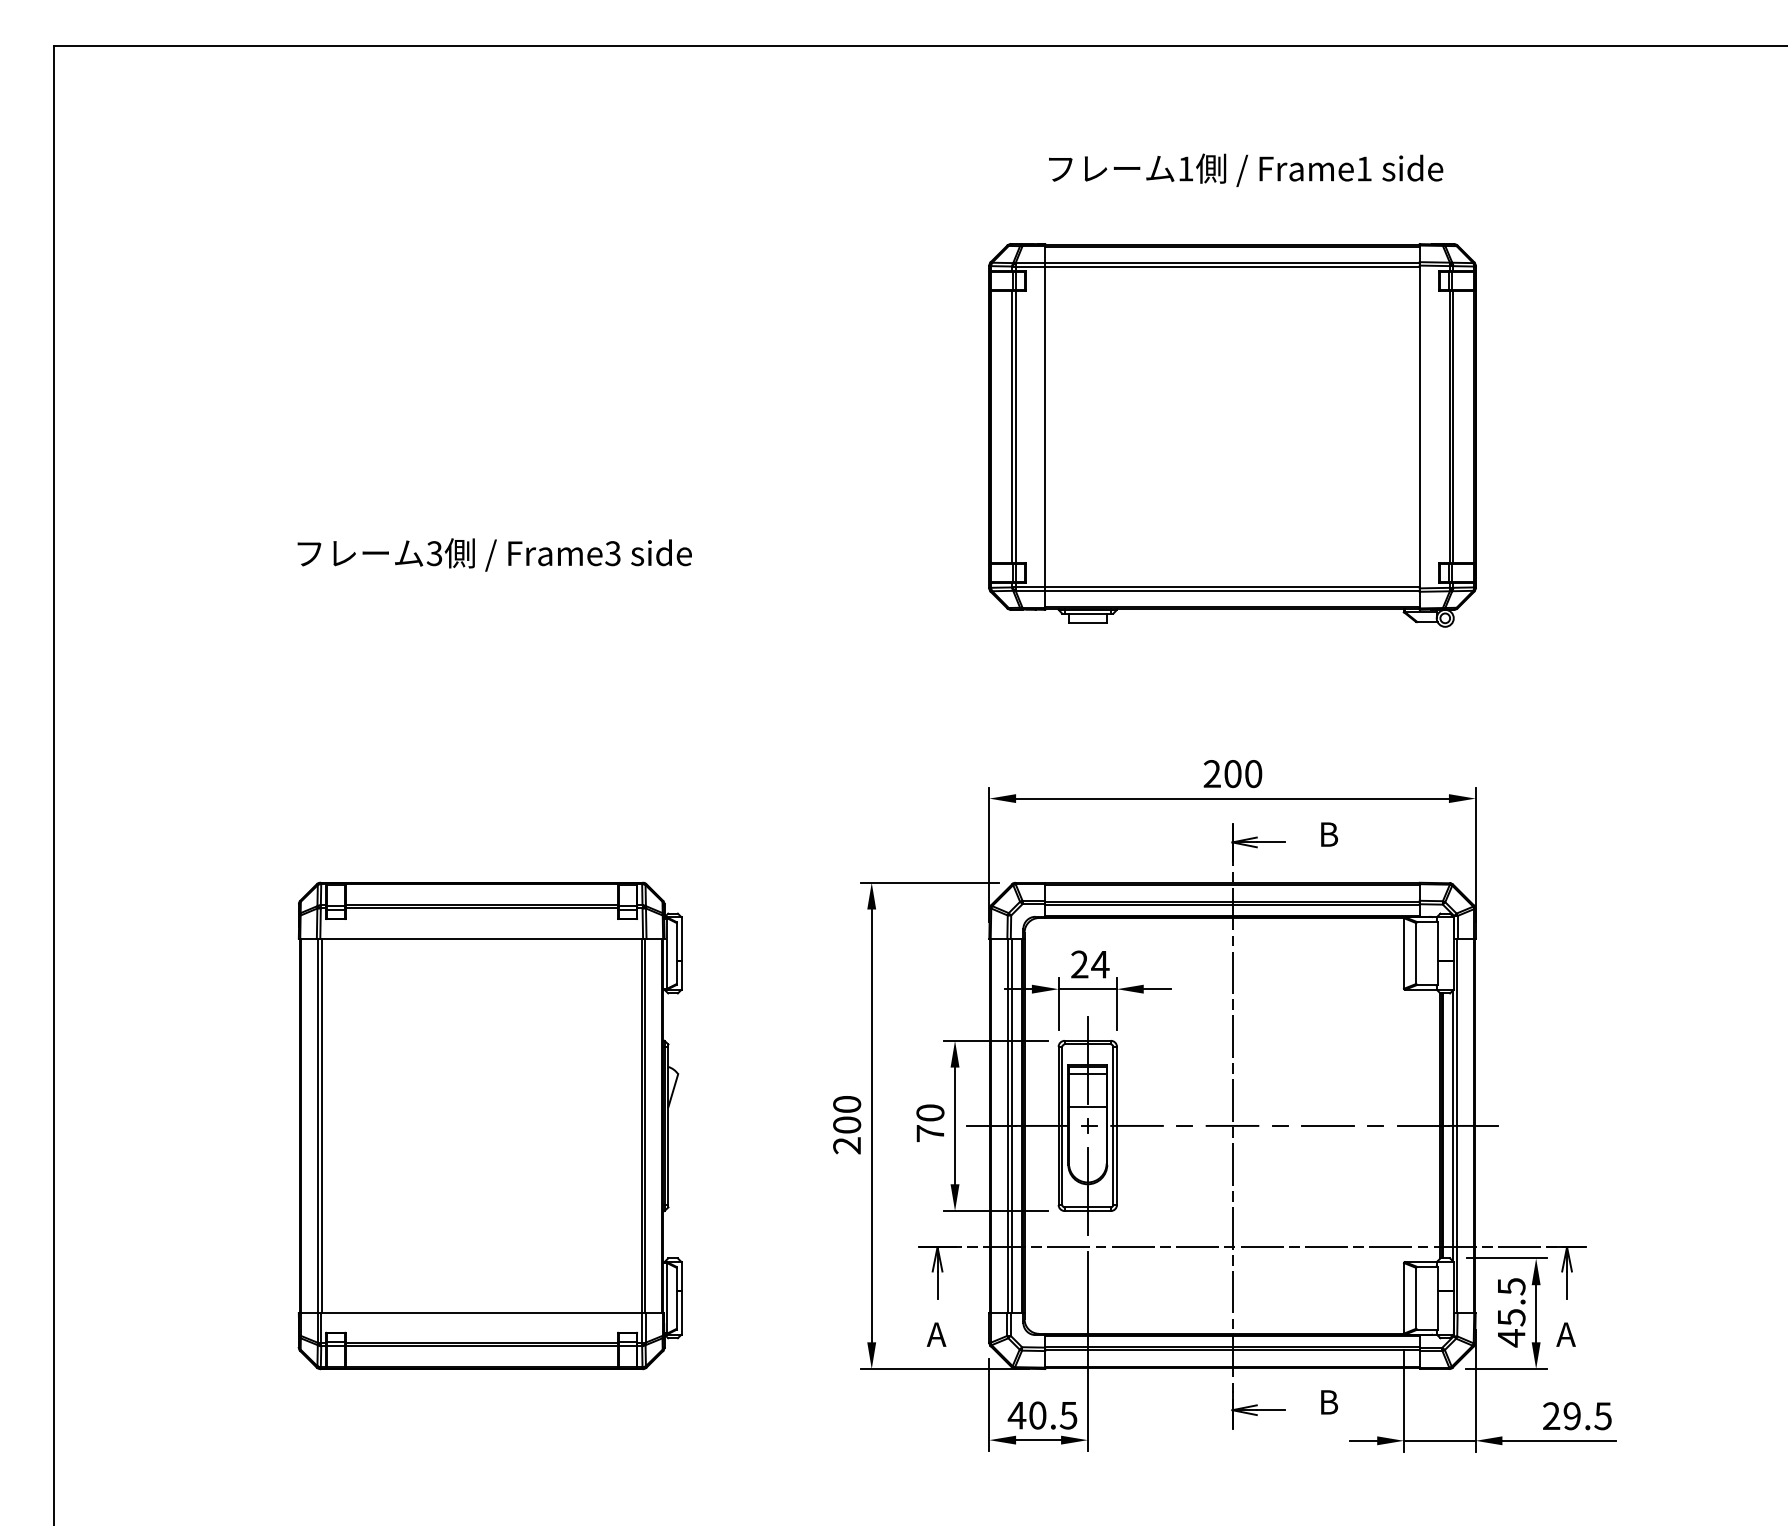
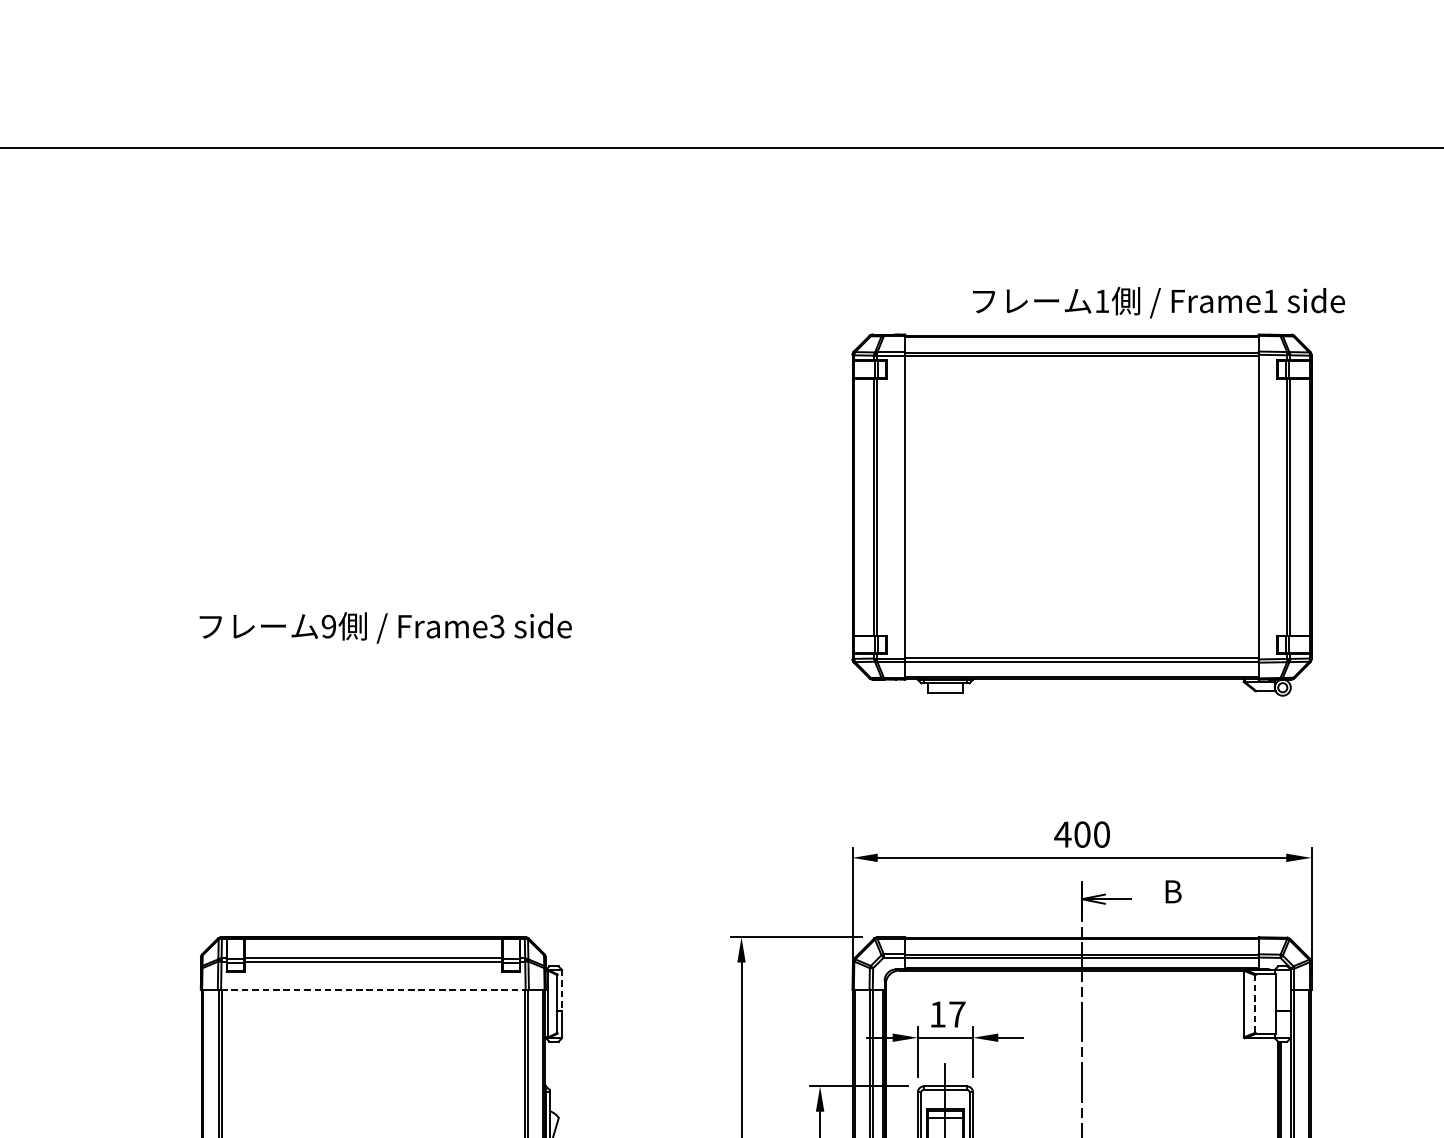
text: (1246, 169) -> (1159, 301), moved
text: (434, 553) -> (328, 626), 3 -> 9
text: (1211, 773) -> (1062, 834), 200 -> 400
line: (482, 938) -> (374, 989), solid -> dashed
line: (681, 938) -> (561, 989), solid -> dashed
line: (1416, 953) -> (1255, 1004), solid -> dashed
text: (1090, 964) -> (947, 1014), 24 -> 17

